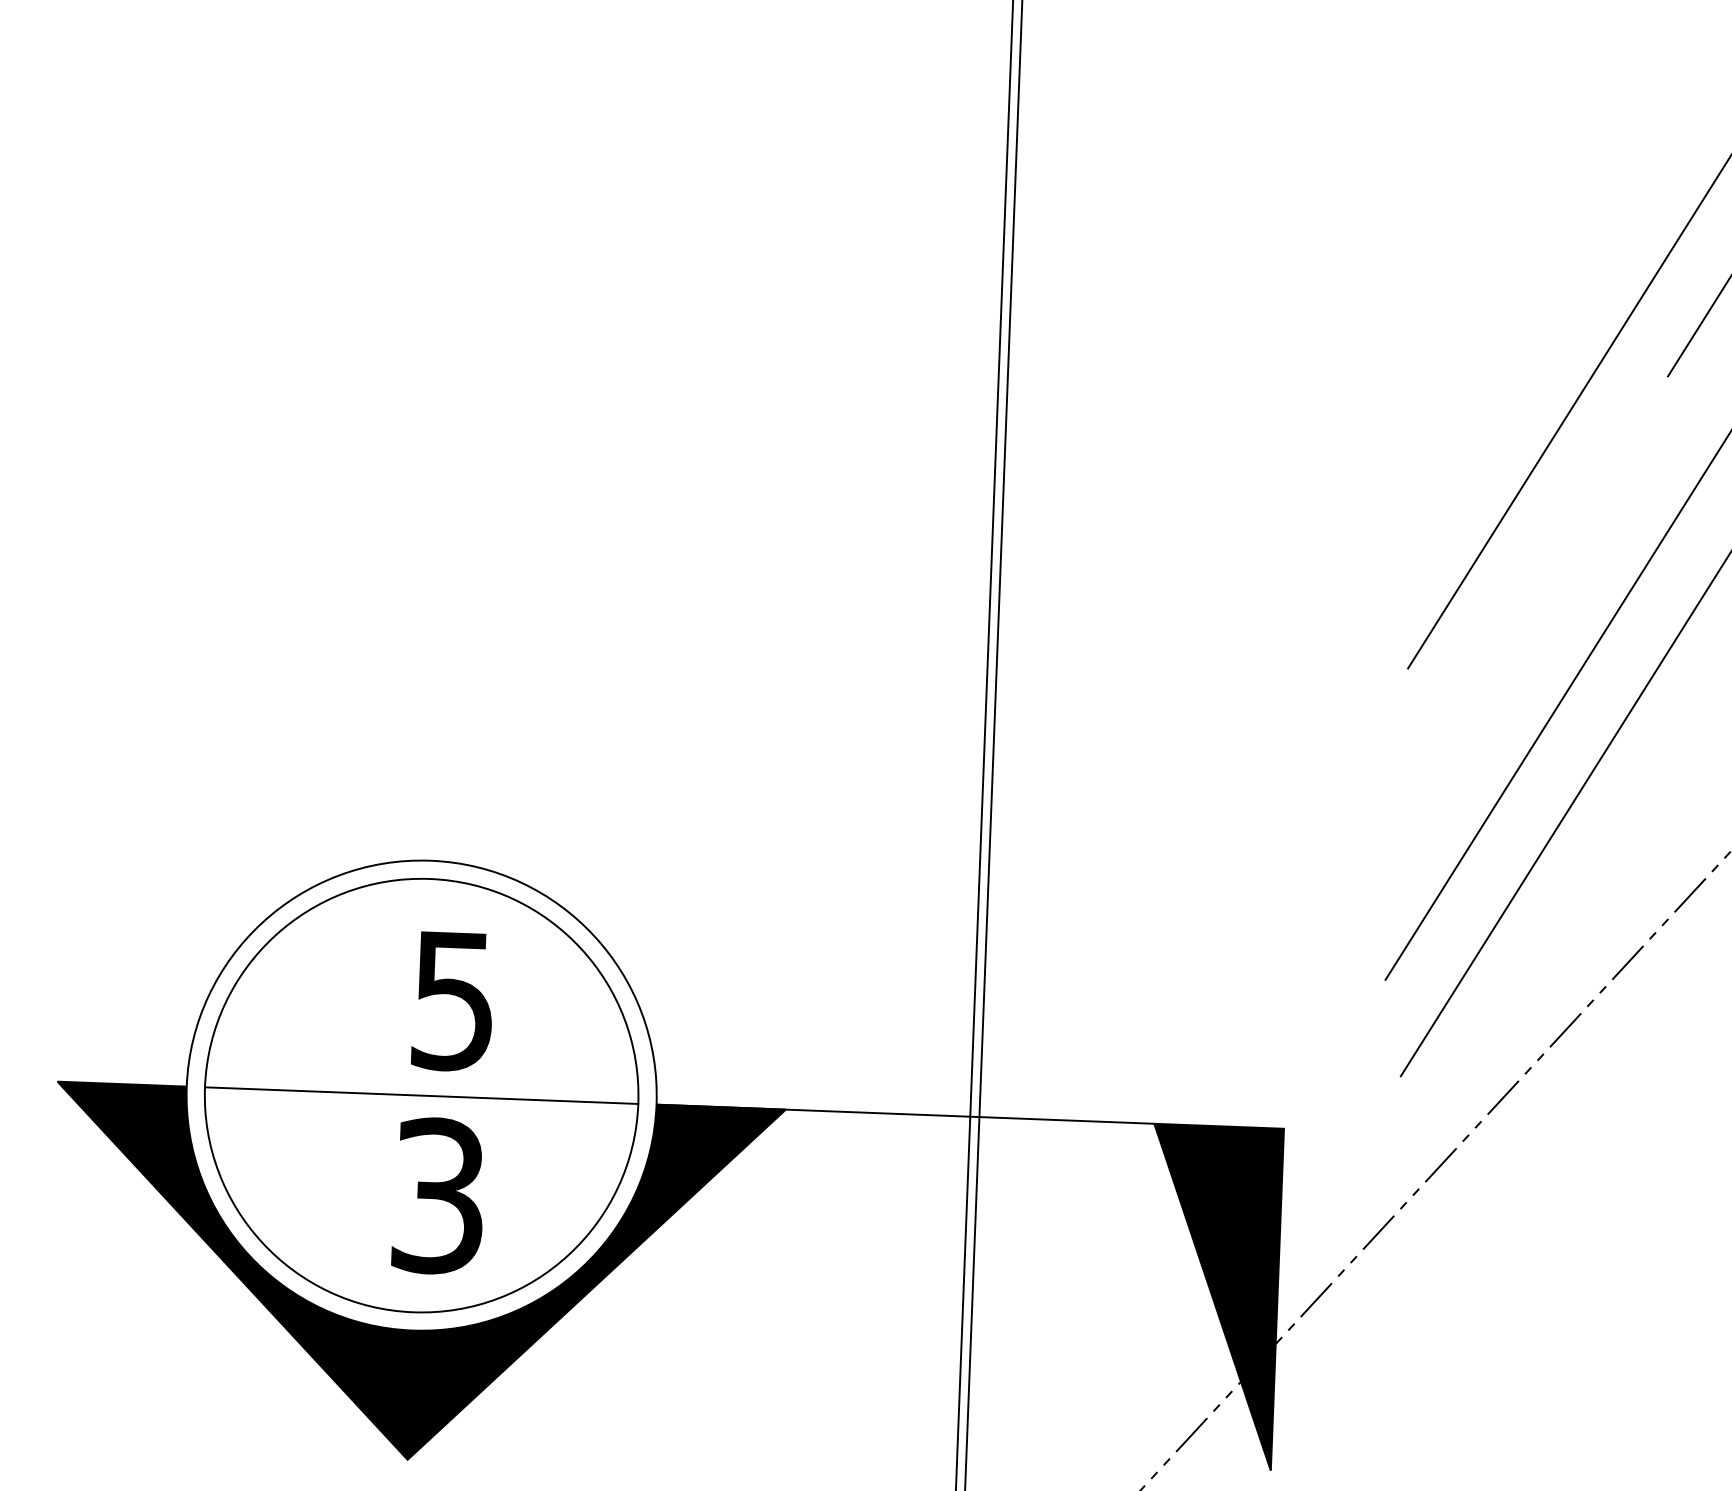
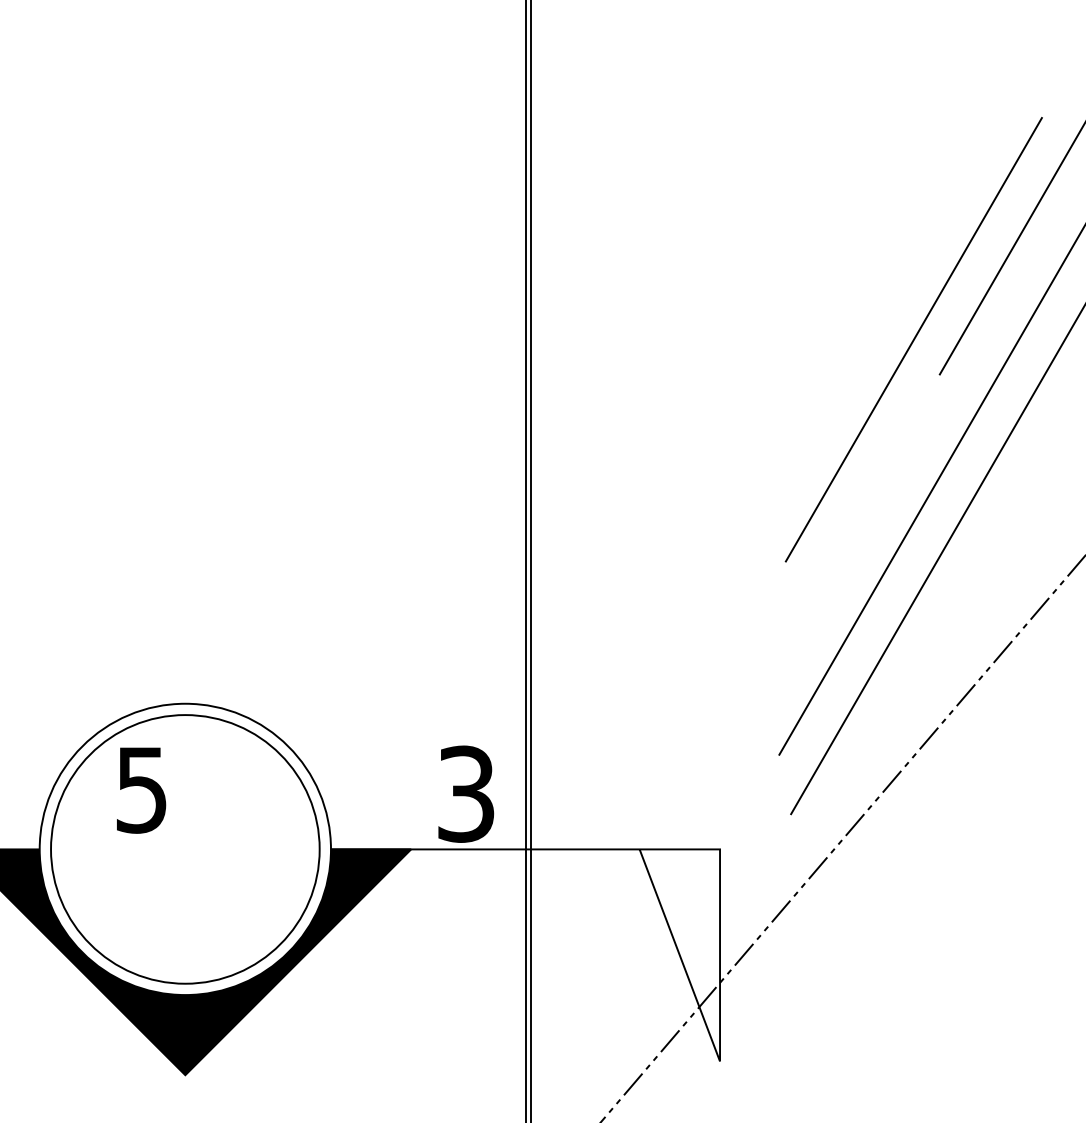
text: (452, 1001) -> (141, 790), moved
line: (421, 1095) -> (185, 849), removed
text: (439, 1194) -> (466, 793), moved
fill: (1212, 1297) -> (679, 955), removed

